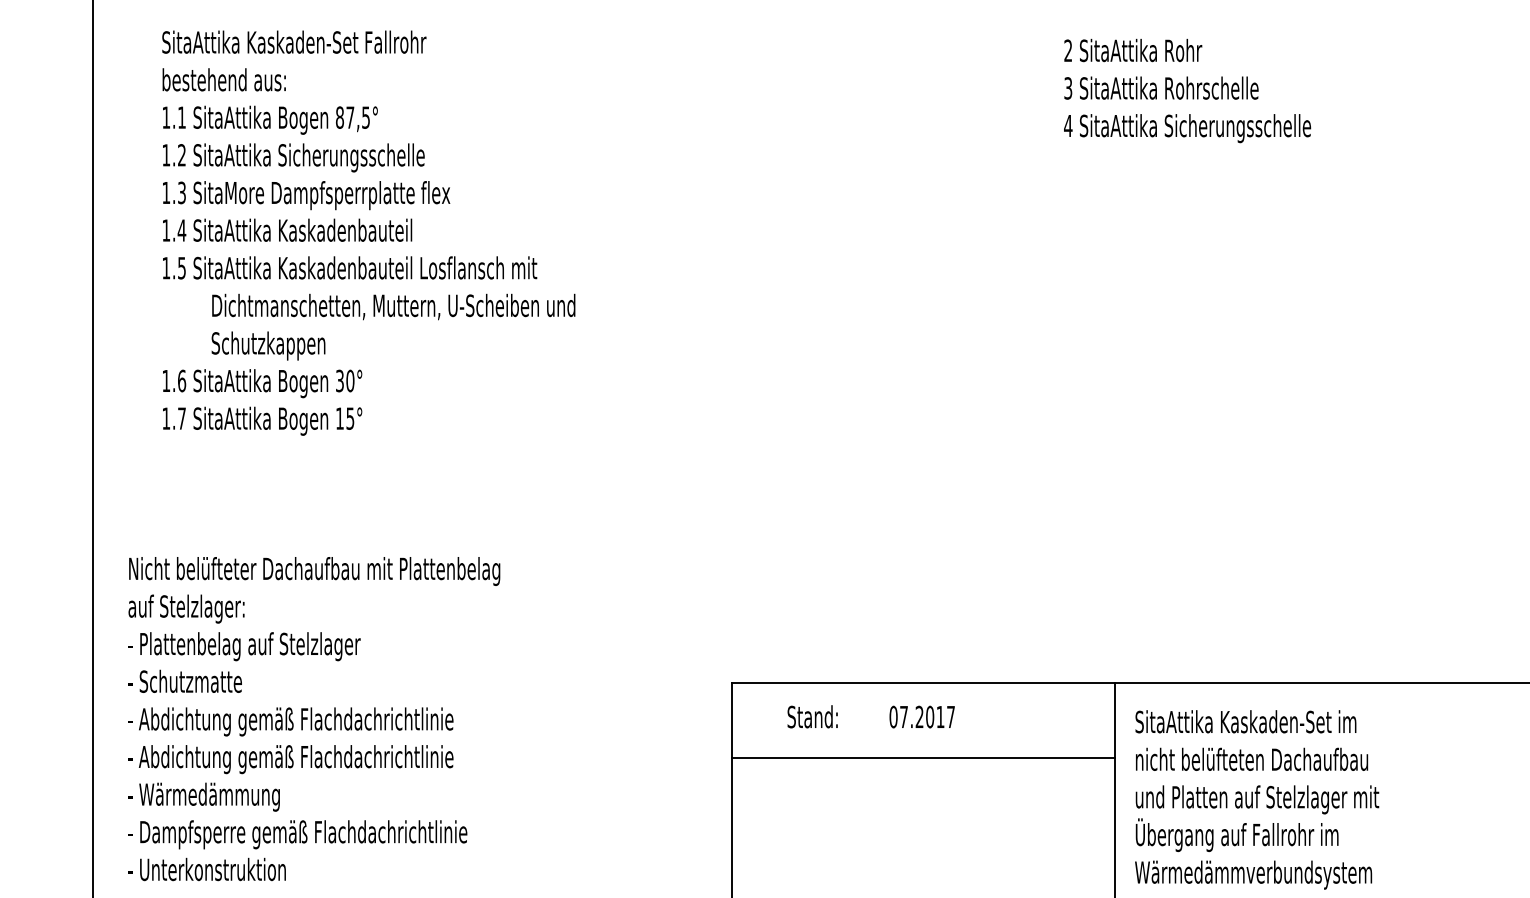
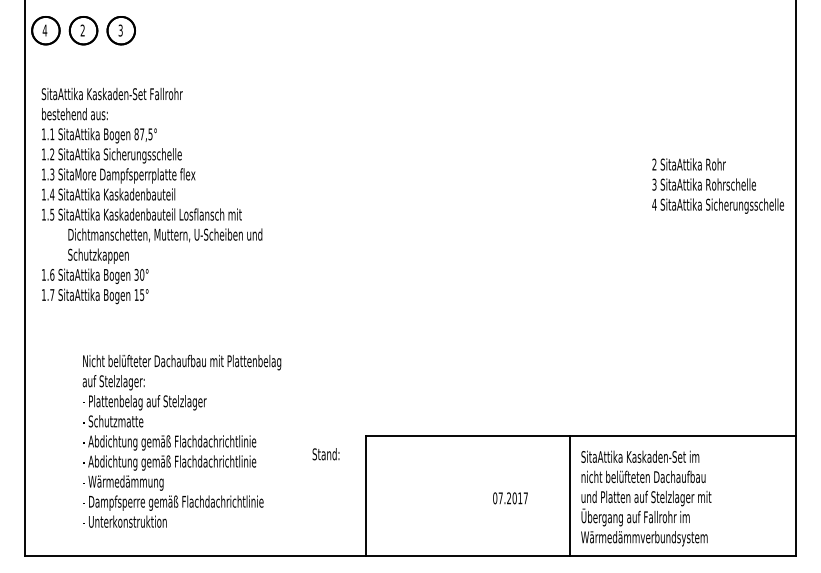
text: (1186, 89) -> (717, 185), moved
text: (367, 232) -> (151, 195), moved
text: (313, 717) -> (181, 440), moved
text: (811, 717) -> (325, 454), moved
text: (922, 717) -> (510, 498), moved
line: (924, 758) -> (468, 476), removed

